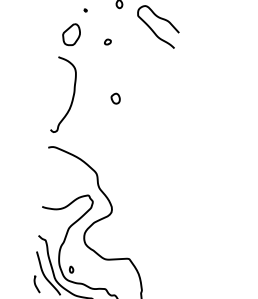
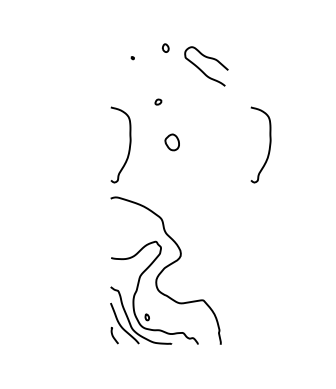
part: (71, 34) -> (121, 83), removed
part: (108, 41) -> (158, 101), moved
part: (115, 98) -> (172, 142), size x1.6
curve: (210, 115) -> (268, 148), added

